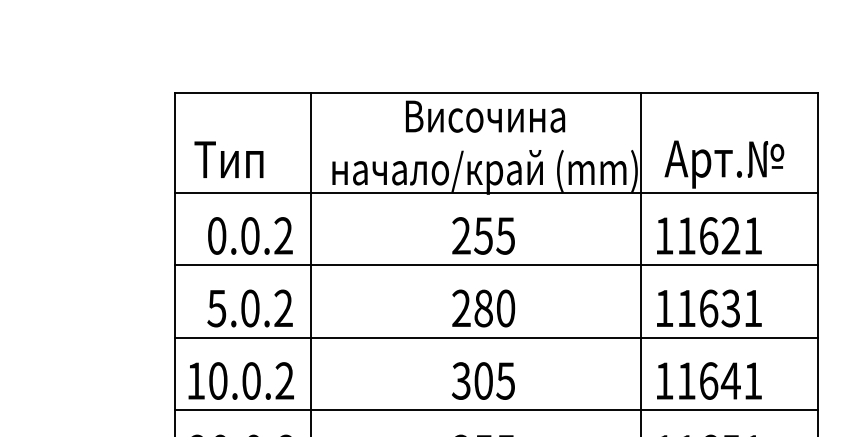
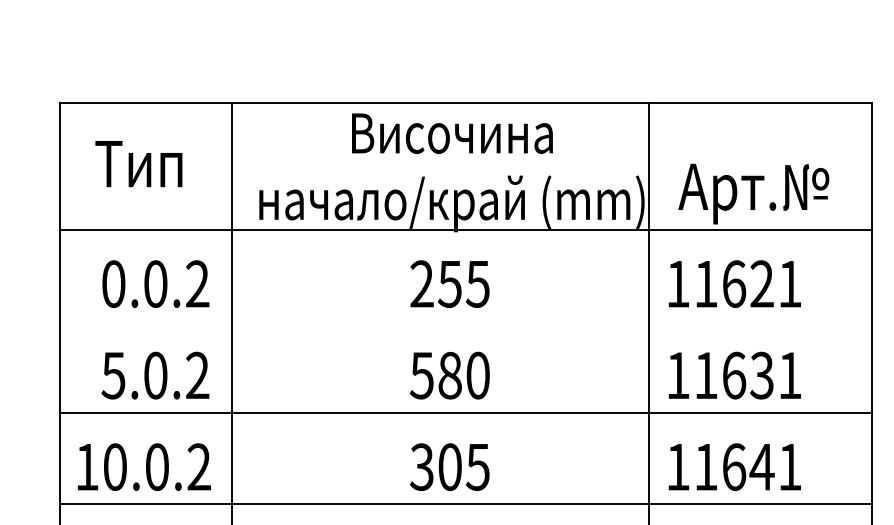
text: (228, 159) -> (138, 163), moved
line: (496, 265) -> (466, 321), removed
text: (460, 308) -> (420, 375), 280 -> 580

